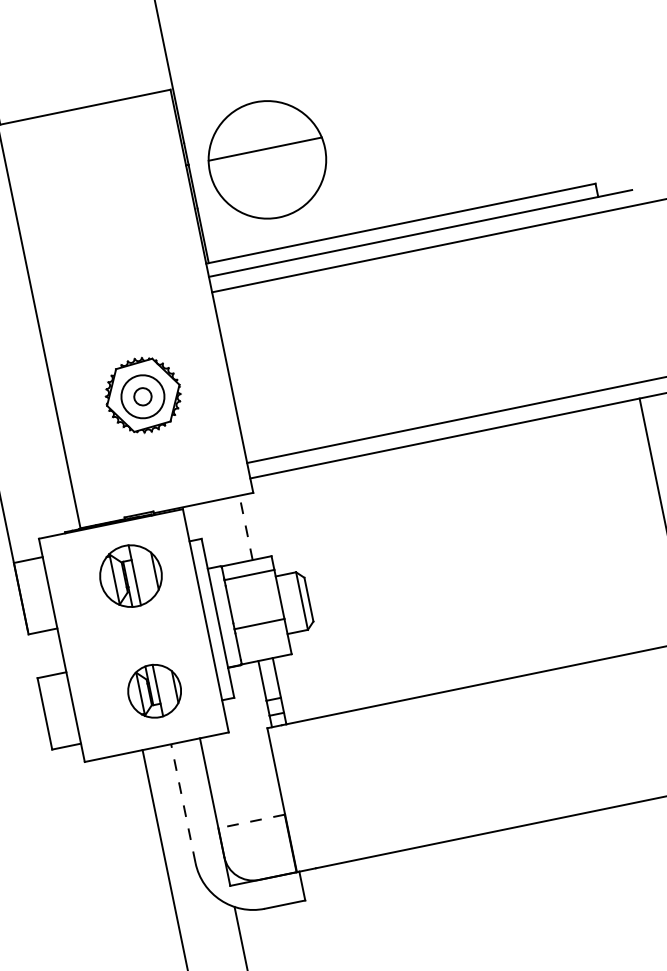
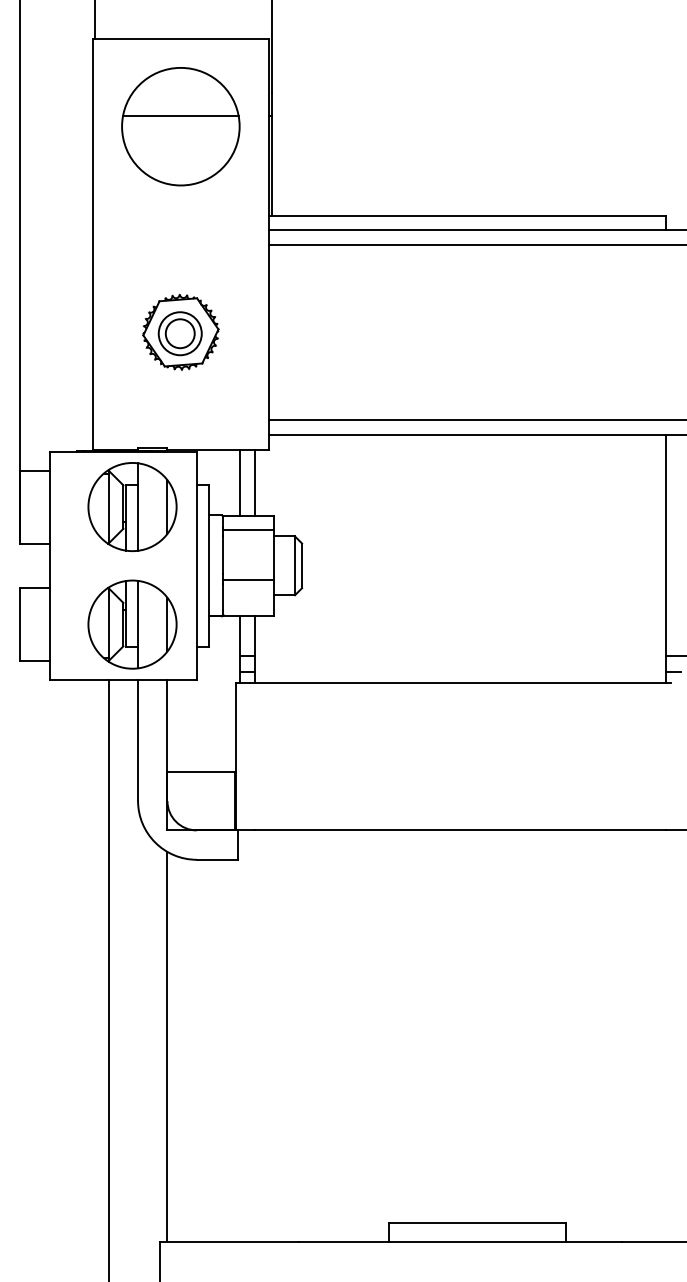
part: (267, 159) -> (180, 126), moved
circle: (142, 396) -> (179, 333), size x1.67
line: (245, 527) -> (254, 482), dashed -> solid
line: (231, 530) -> (240, 482), added
part: (130, 575) -> (132, 506), size x1.43
part: (154, 691) -> (132, 624), size x1.67
line: (183, 803) -> (138, 740), dashed -> solid
line: (251, 821) -> (201, 771), dashed -> solid

